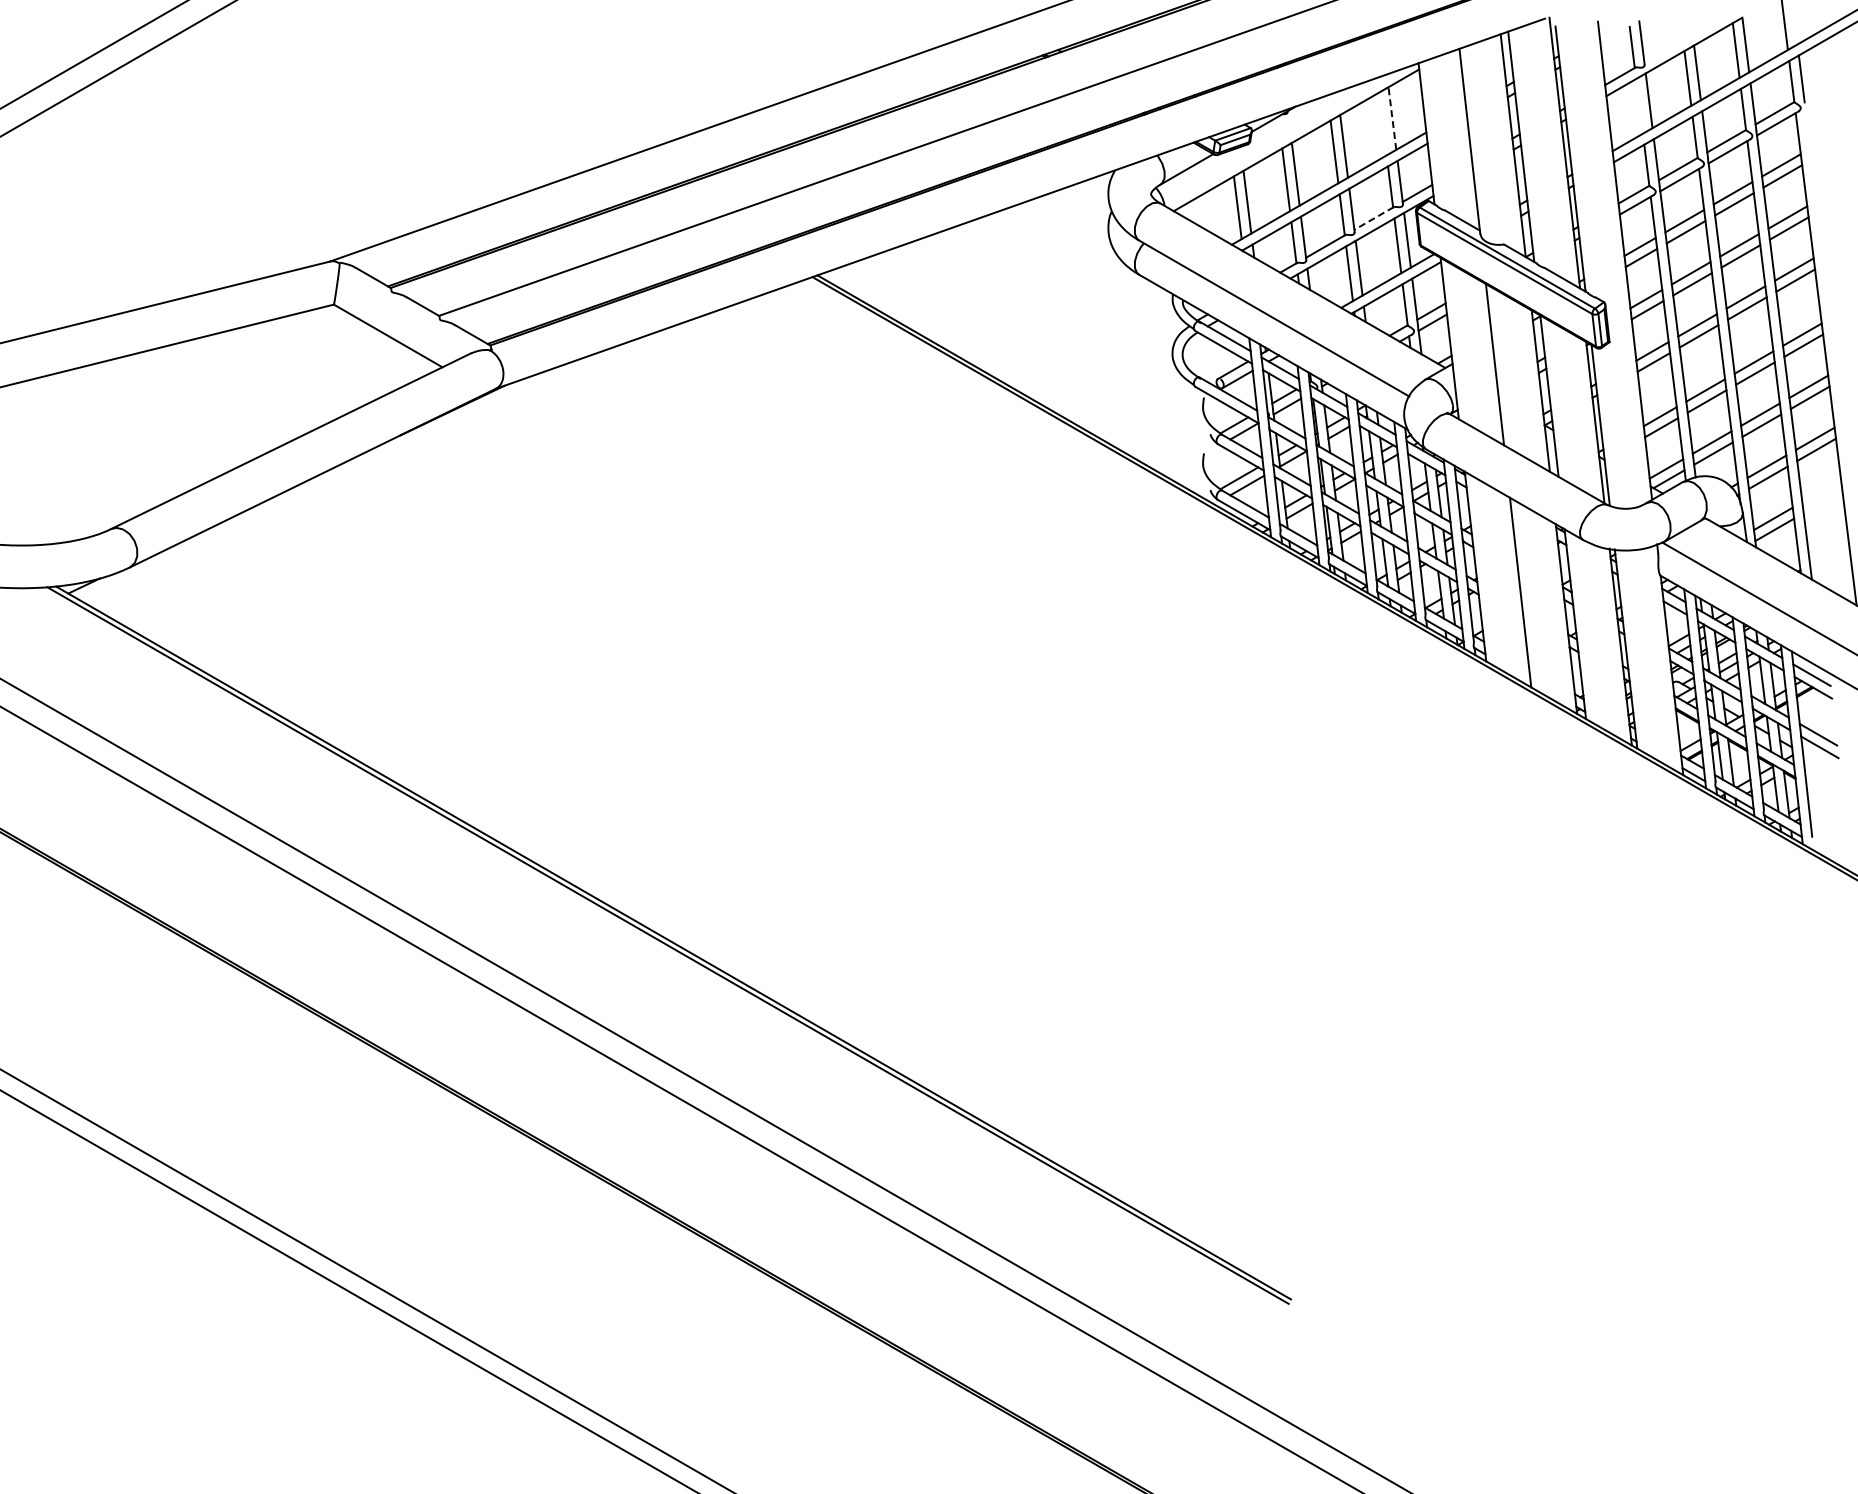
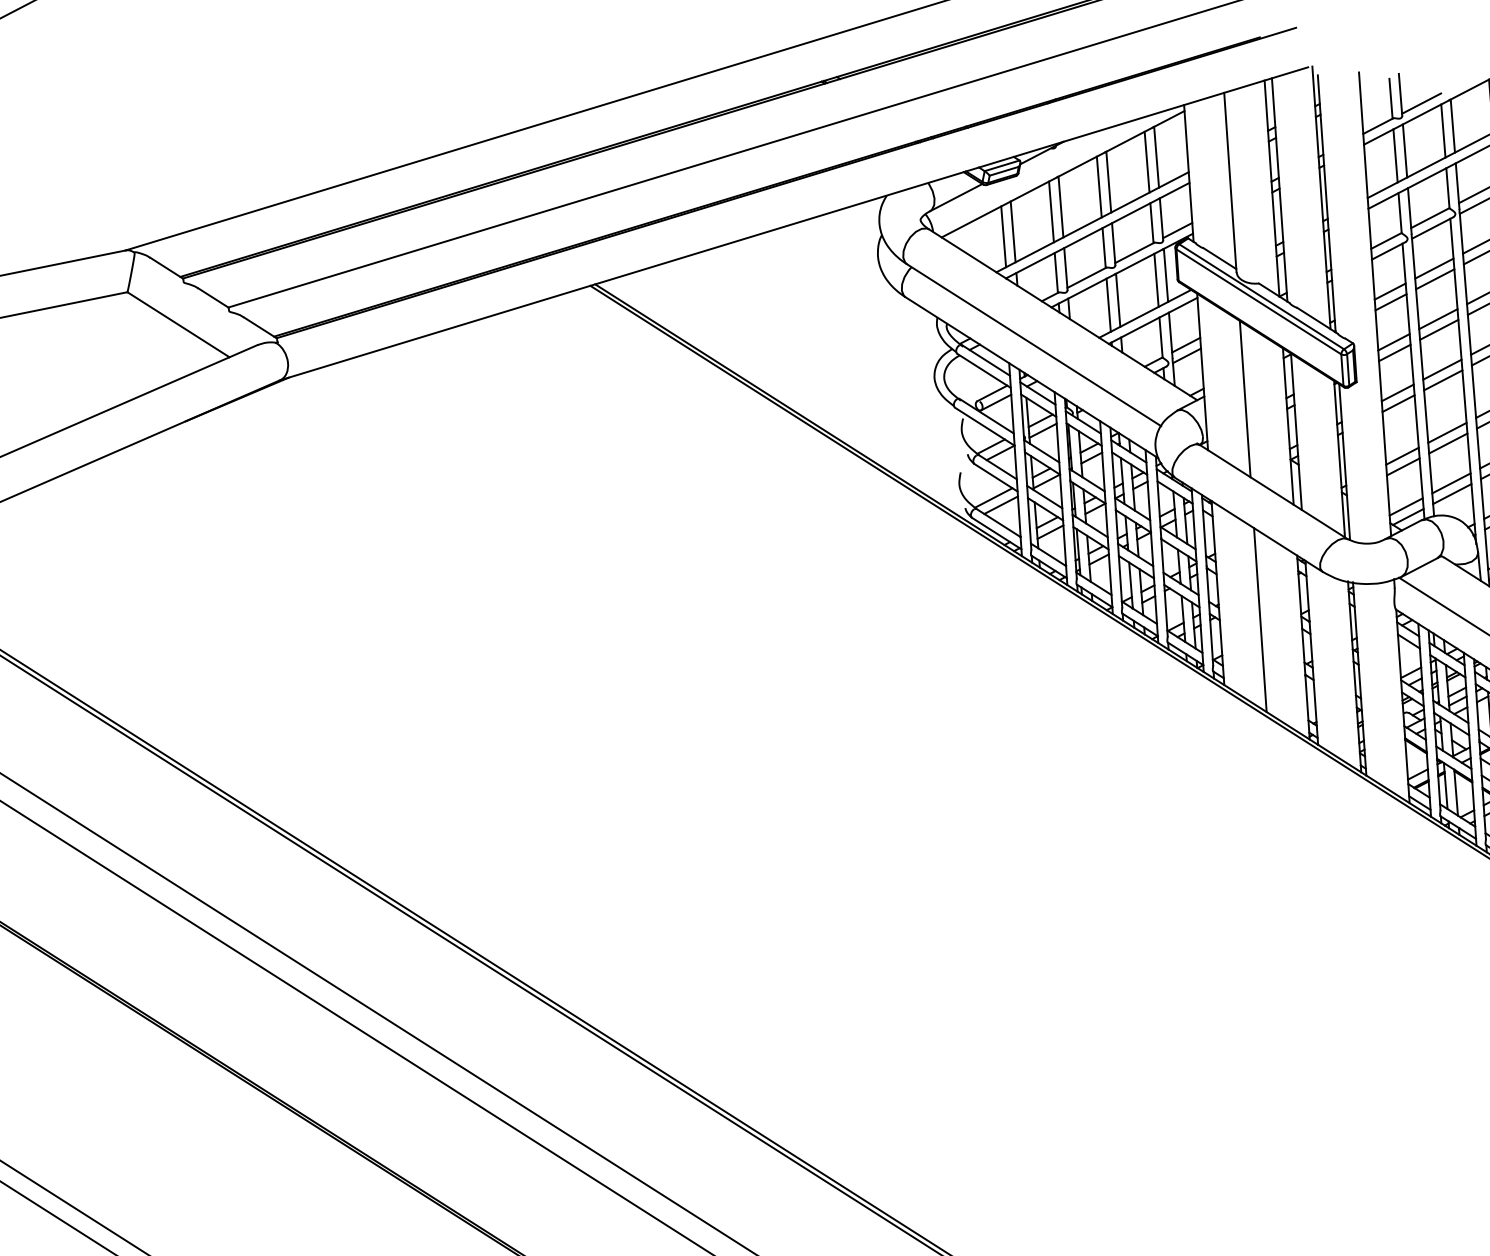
line: (1663, 50) -> (1421, 103), added
line: (1639, 106) -> (1395, 156), added
line: (1392, 118) -> (1156, 157), dashed -> solid
line: (1382, 123) -> (1146, 161), added
line: (1374, 218) -> (1135, 252), dashed -> solid

